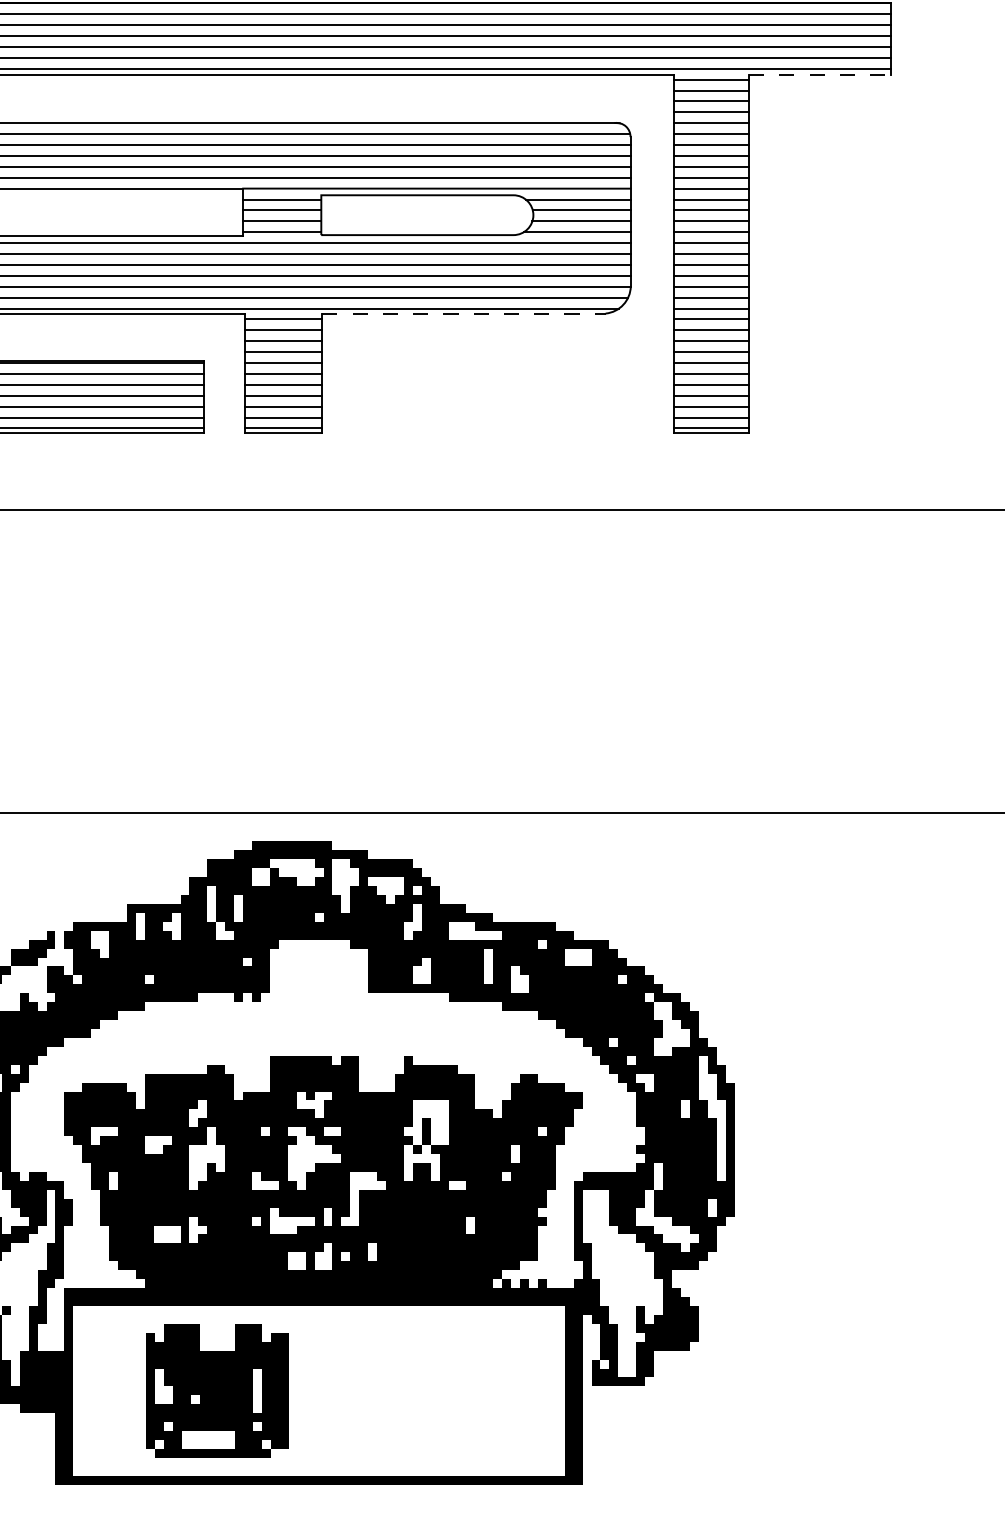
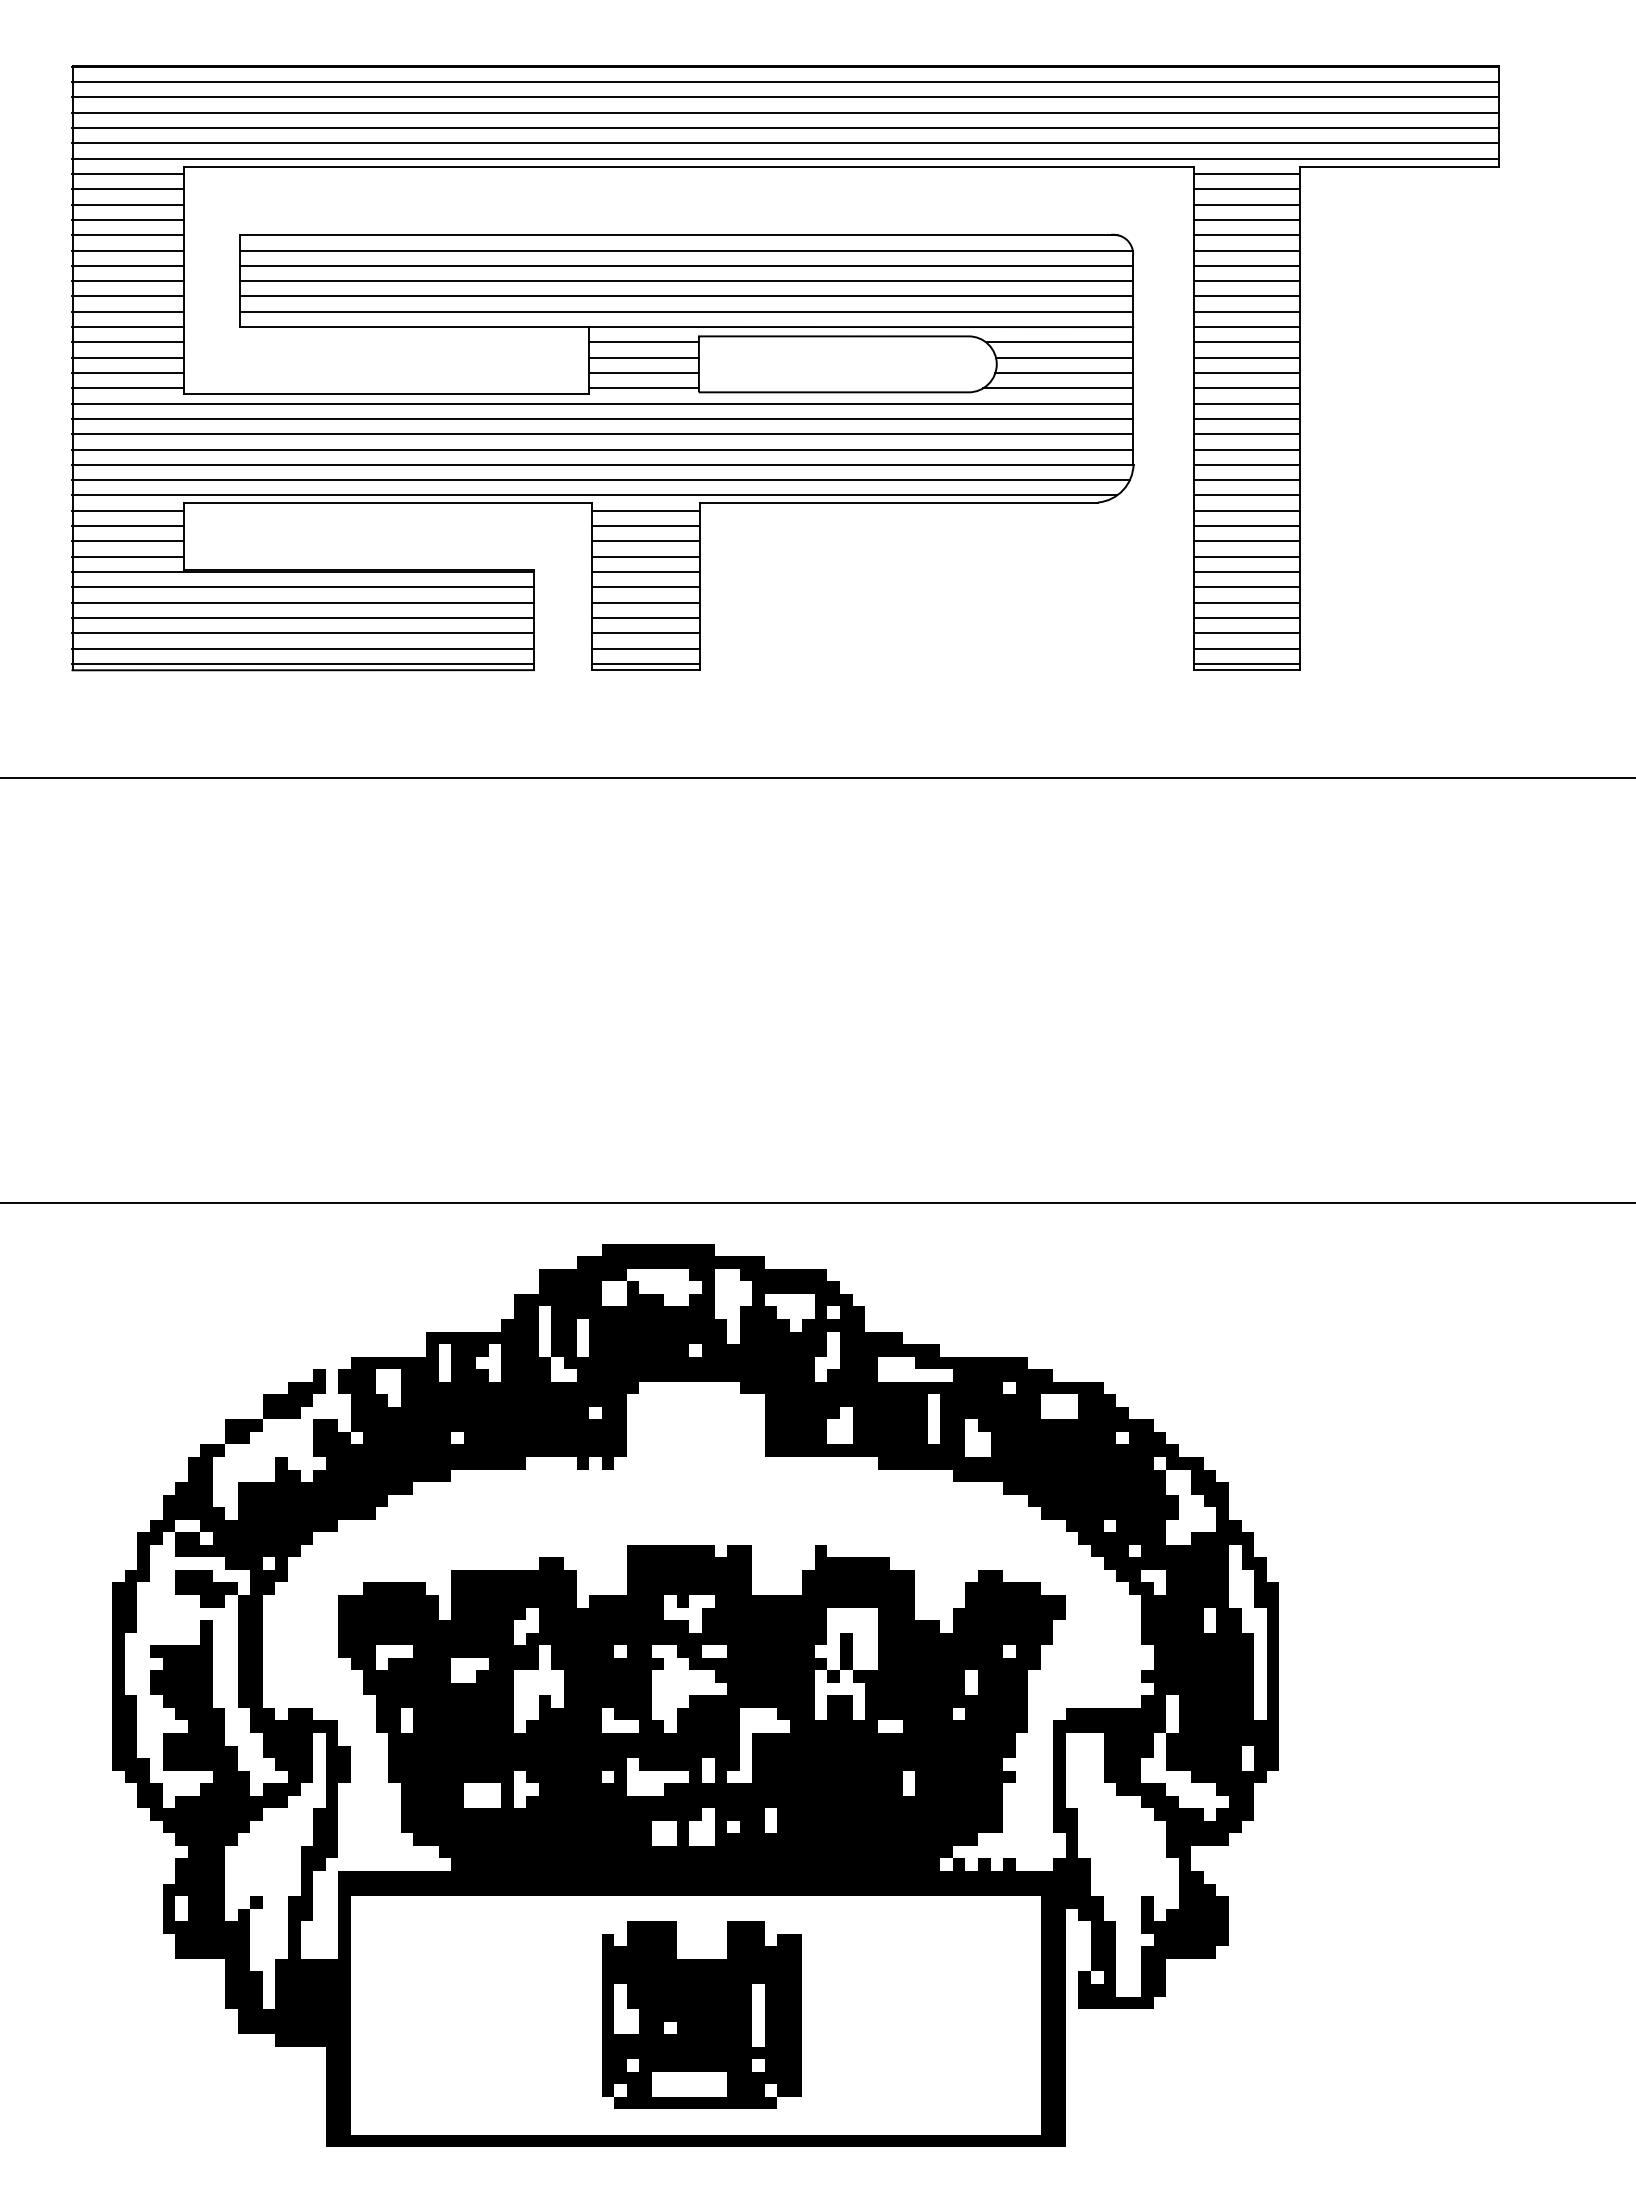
line: (820, 74) -> (1399, 166), dashed -> solid
line: (464, 313) -> (899, 502), dashed -> solid
part: (217, 1390) -> (701, 2014), moved

